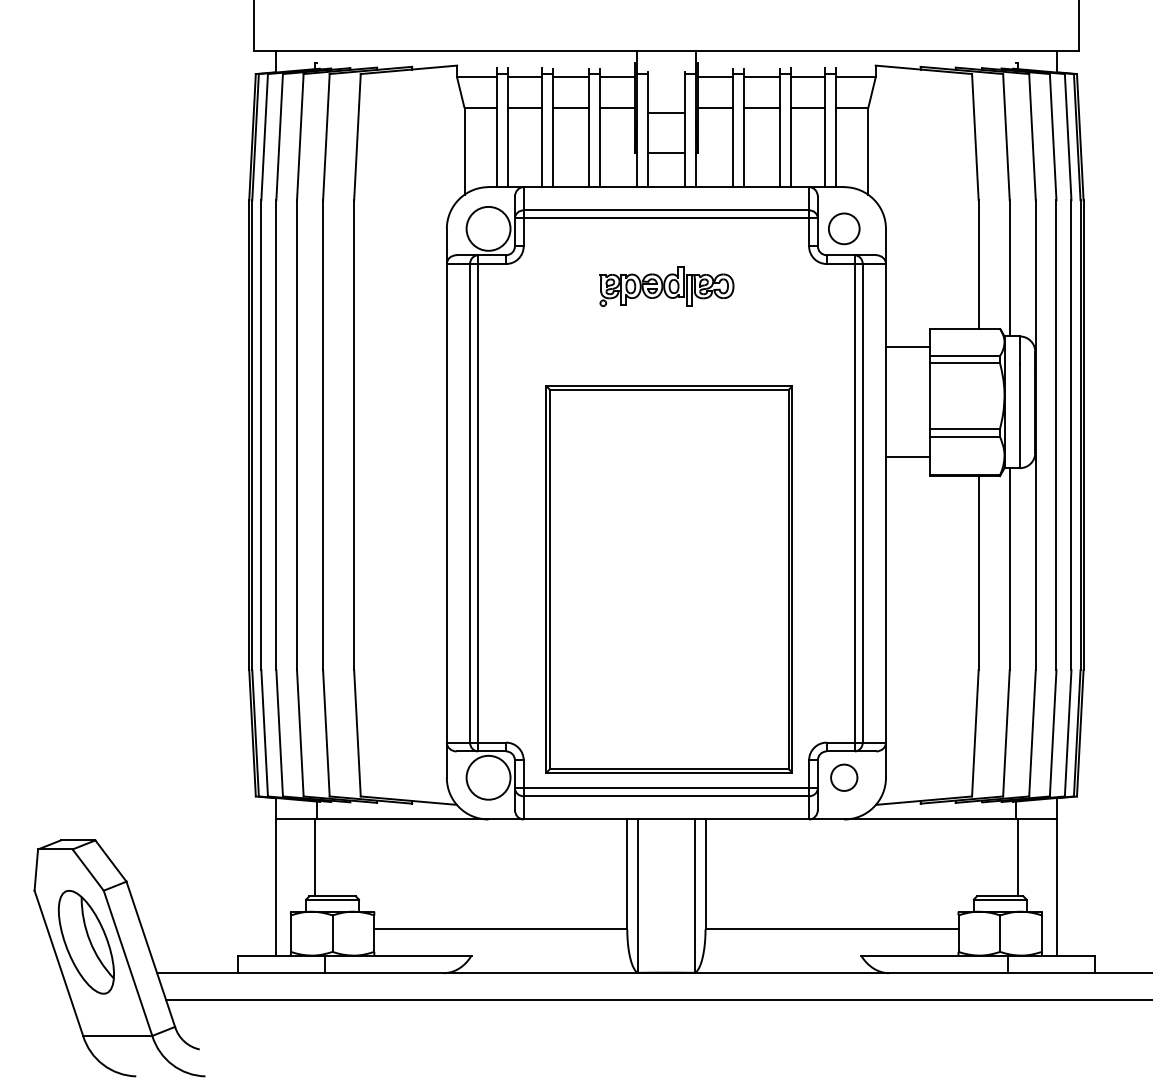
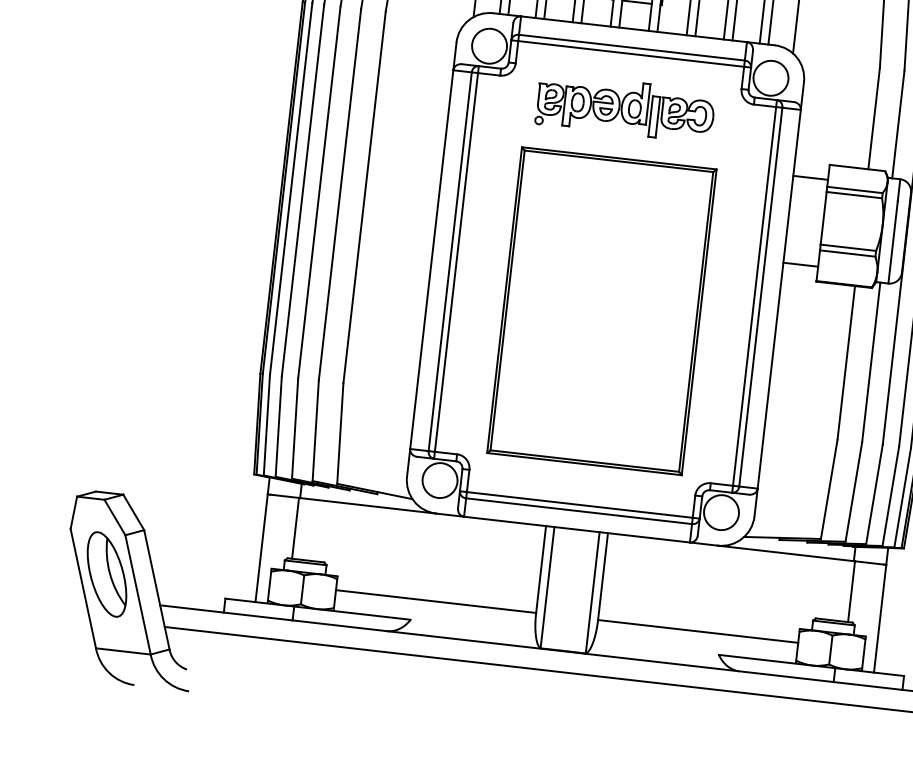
circle: (844, 228) -> (771, 78), size x1.43
part: (666, 286) -> (625, 107), size x1.67
part: (668, 579) -> (601, 311), moved
circle: (844, 777) -> (721, 512), size x1.67

